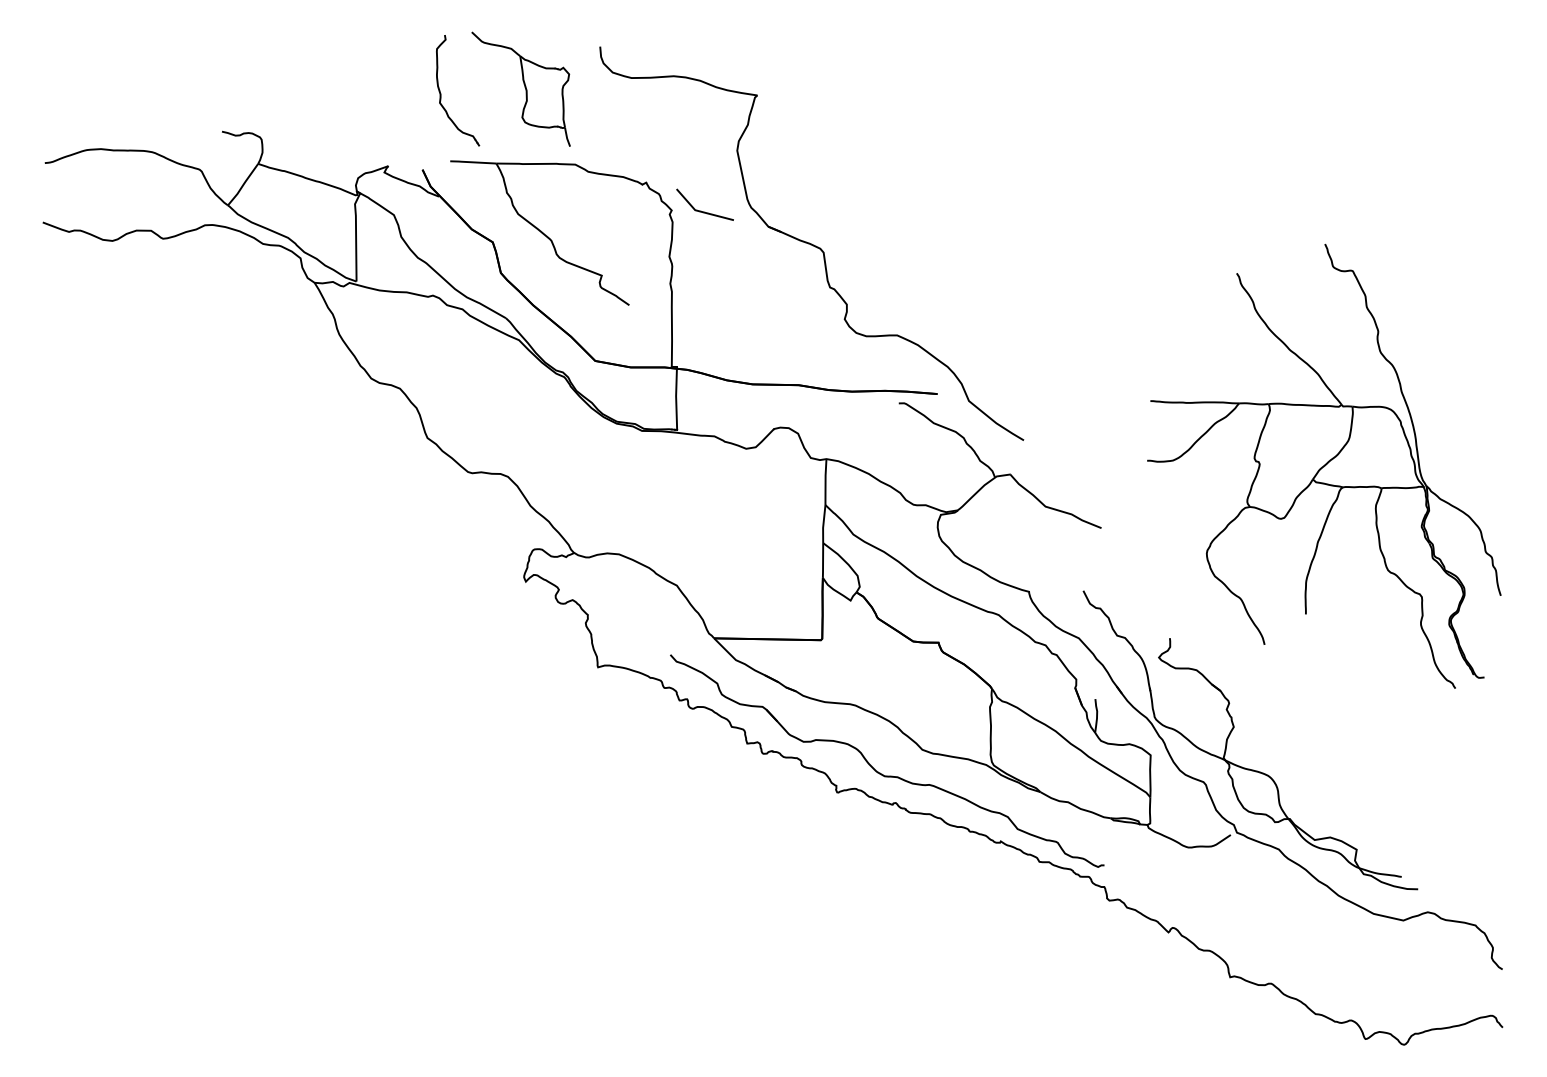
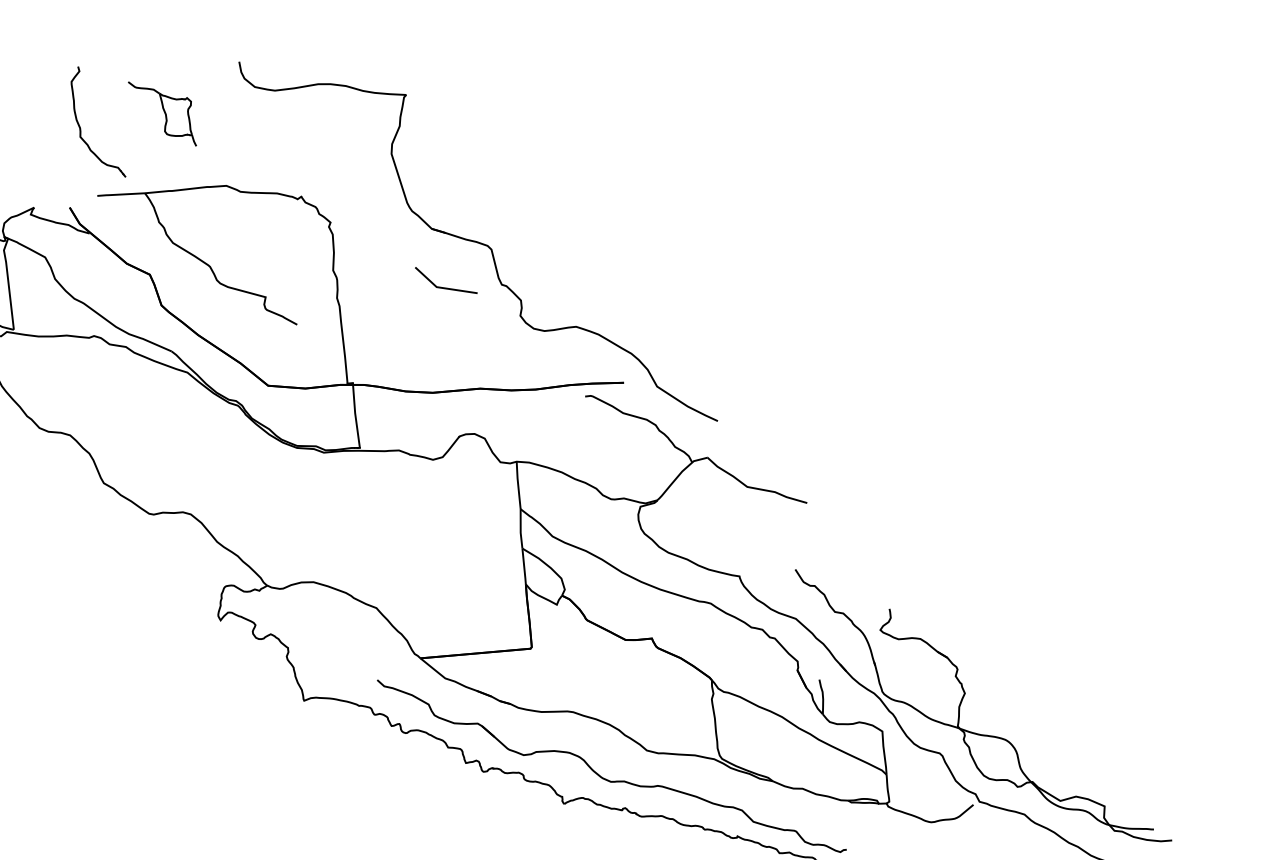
part: (520, 88) -> (161, 113), size x0.6
line: (701, 210) -> (443, 286), moved
part: (1324, 465) -> (1029, 414), removed

